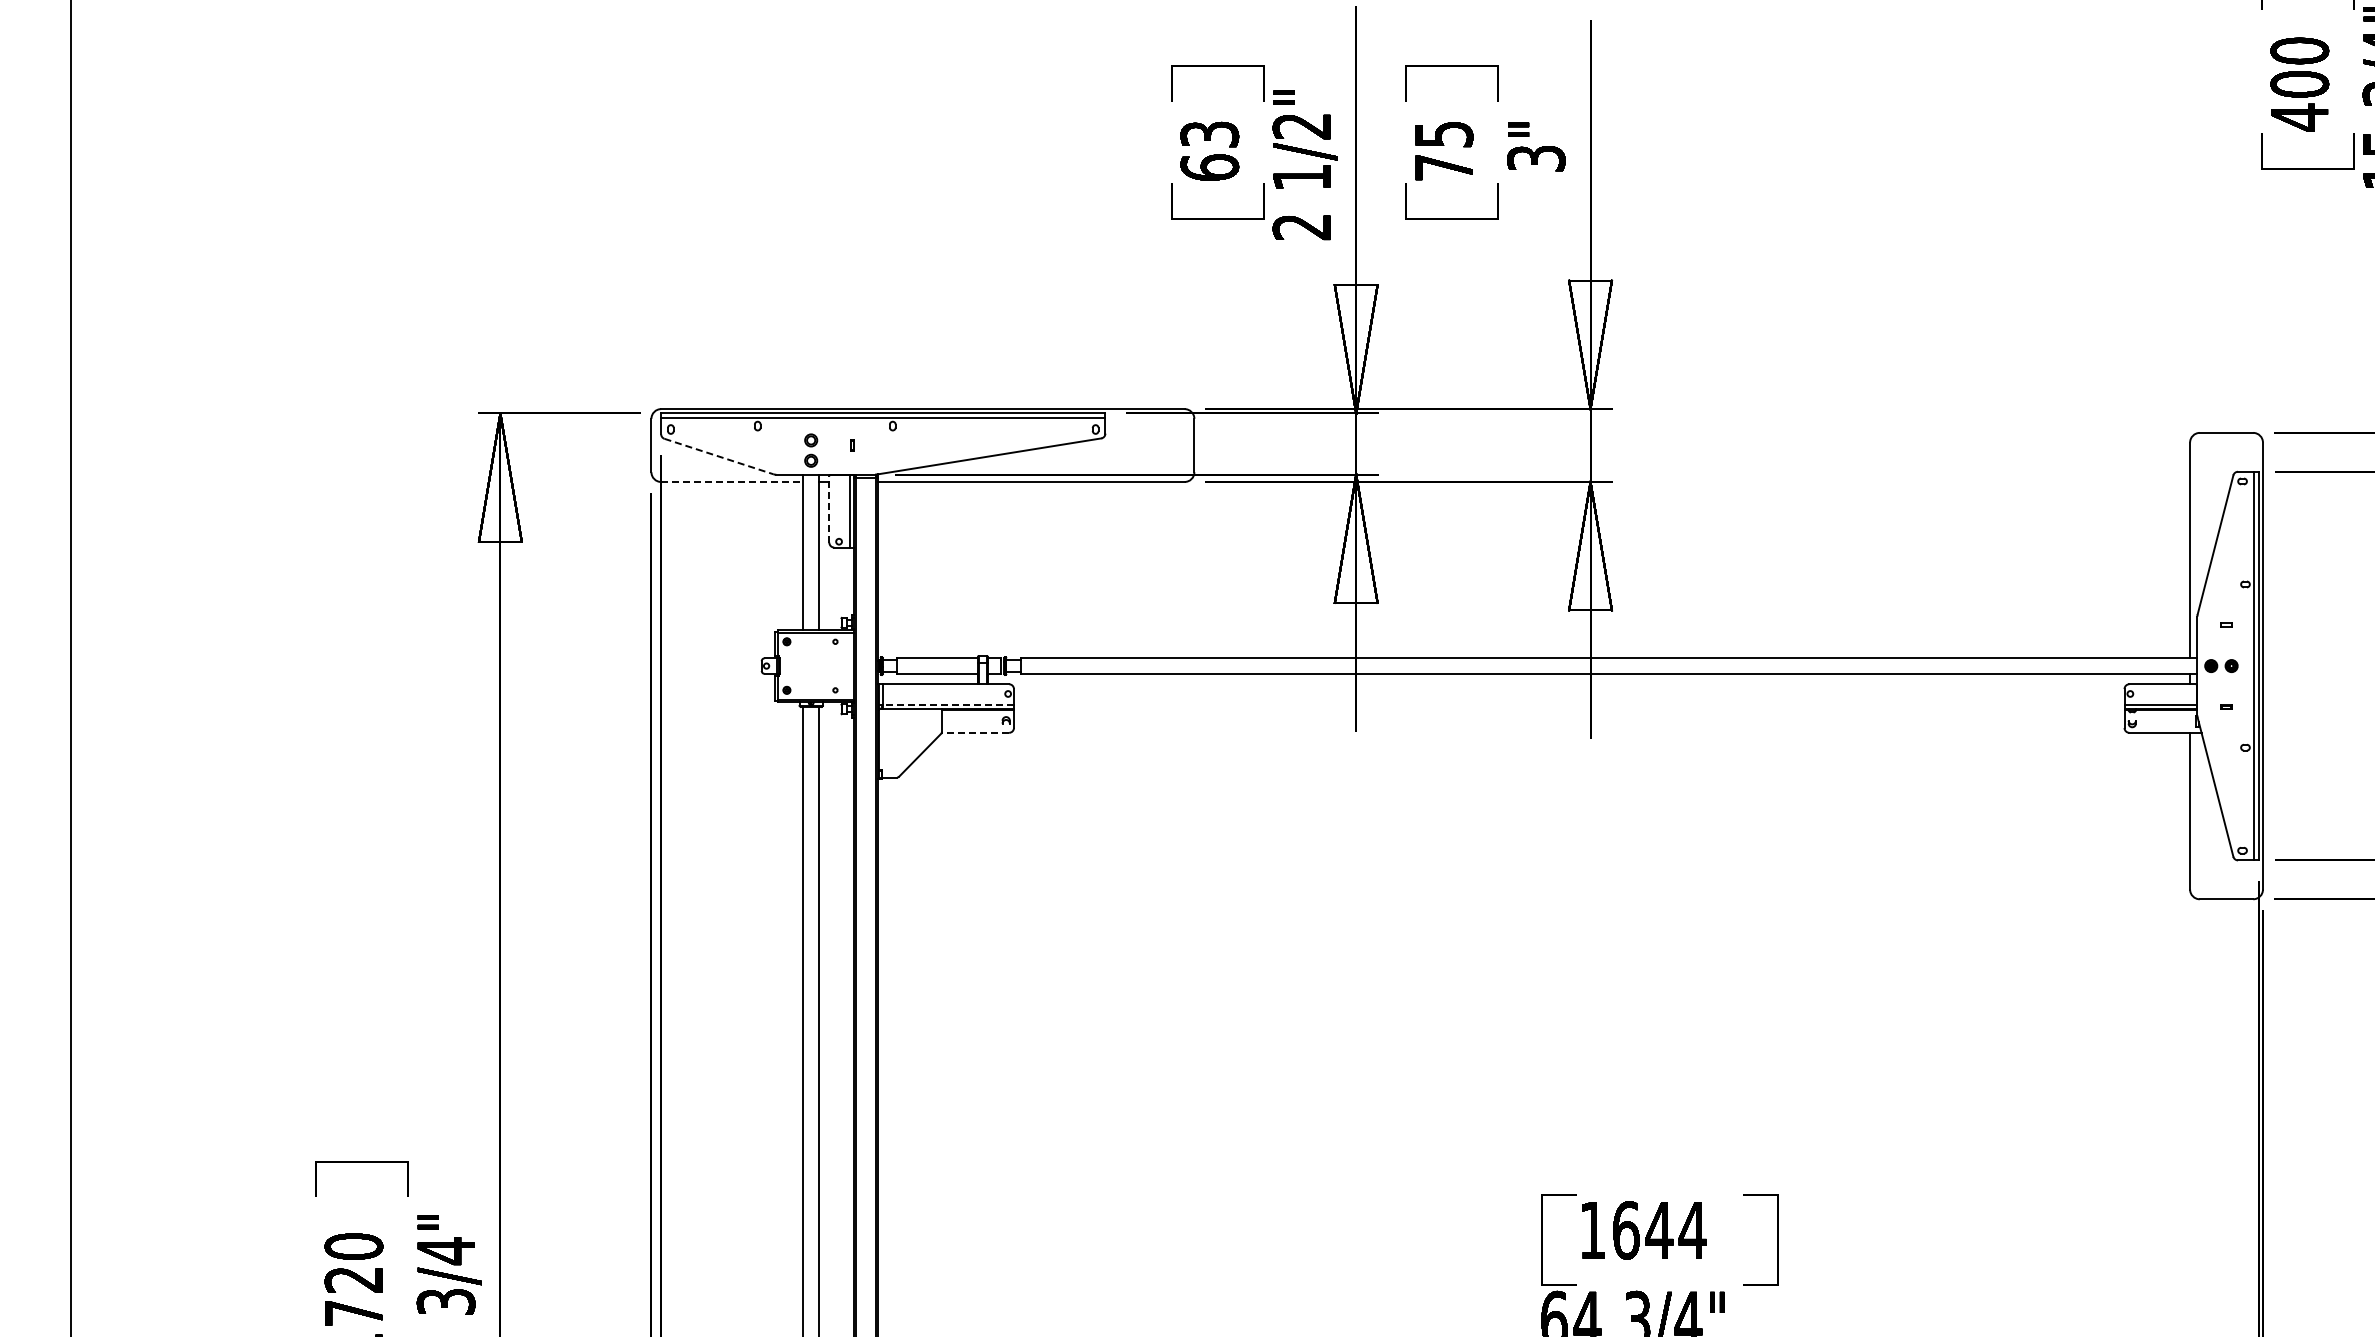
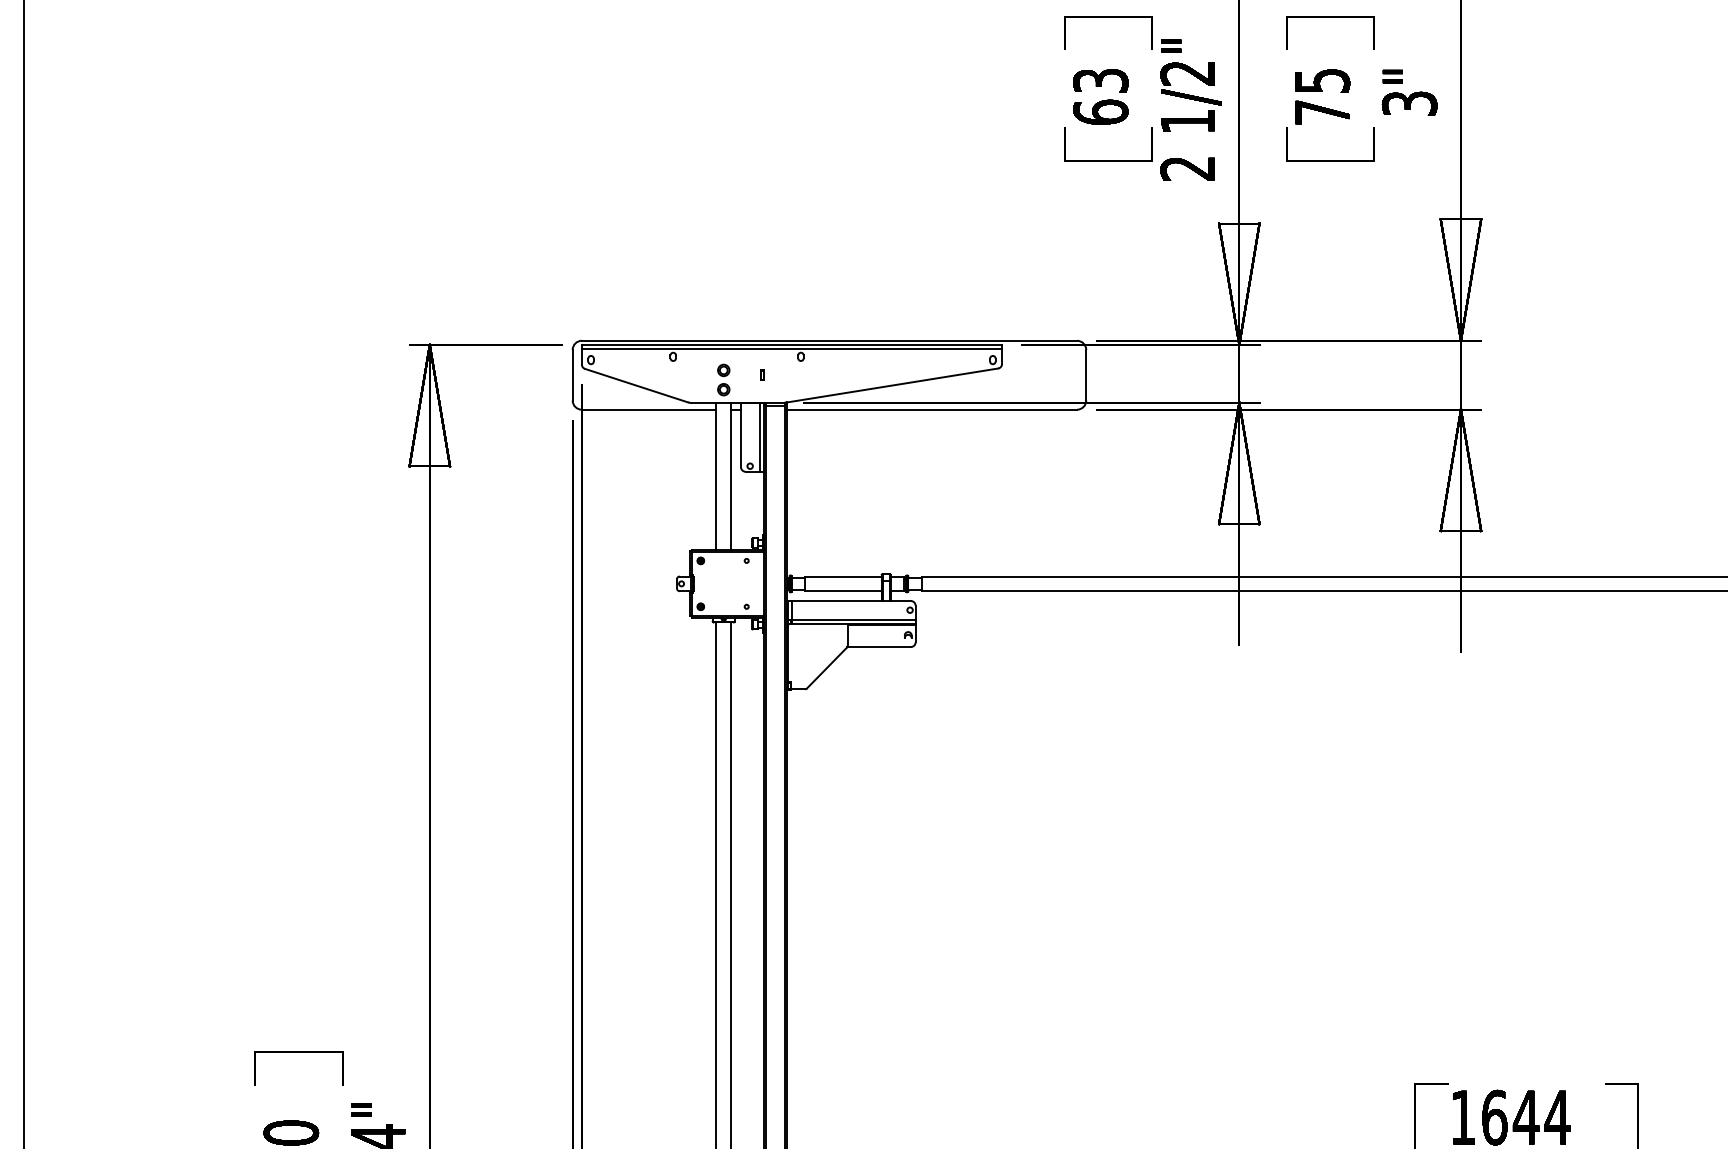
line: (719, 456) -> (637, 385), dashed -> solid
line: (732, 481) -> (649, 409), dashed -> solid
line: (829, 508) -> (741, 434), dashed -> solid
line: (948, 704) -> (853, 620), dashed -> solid
line: (975, 732) -> (879, 646), dashed -> solid

